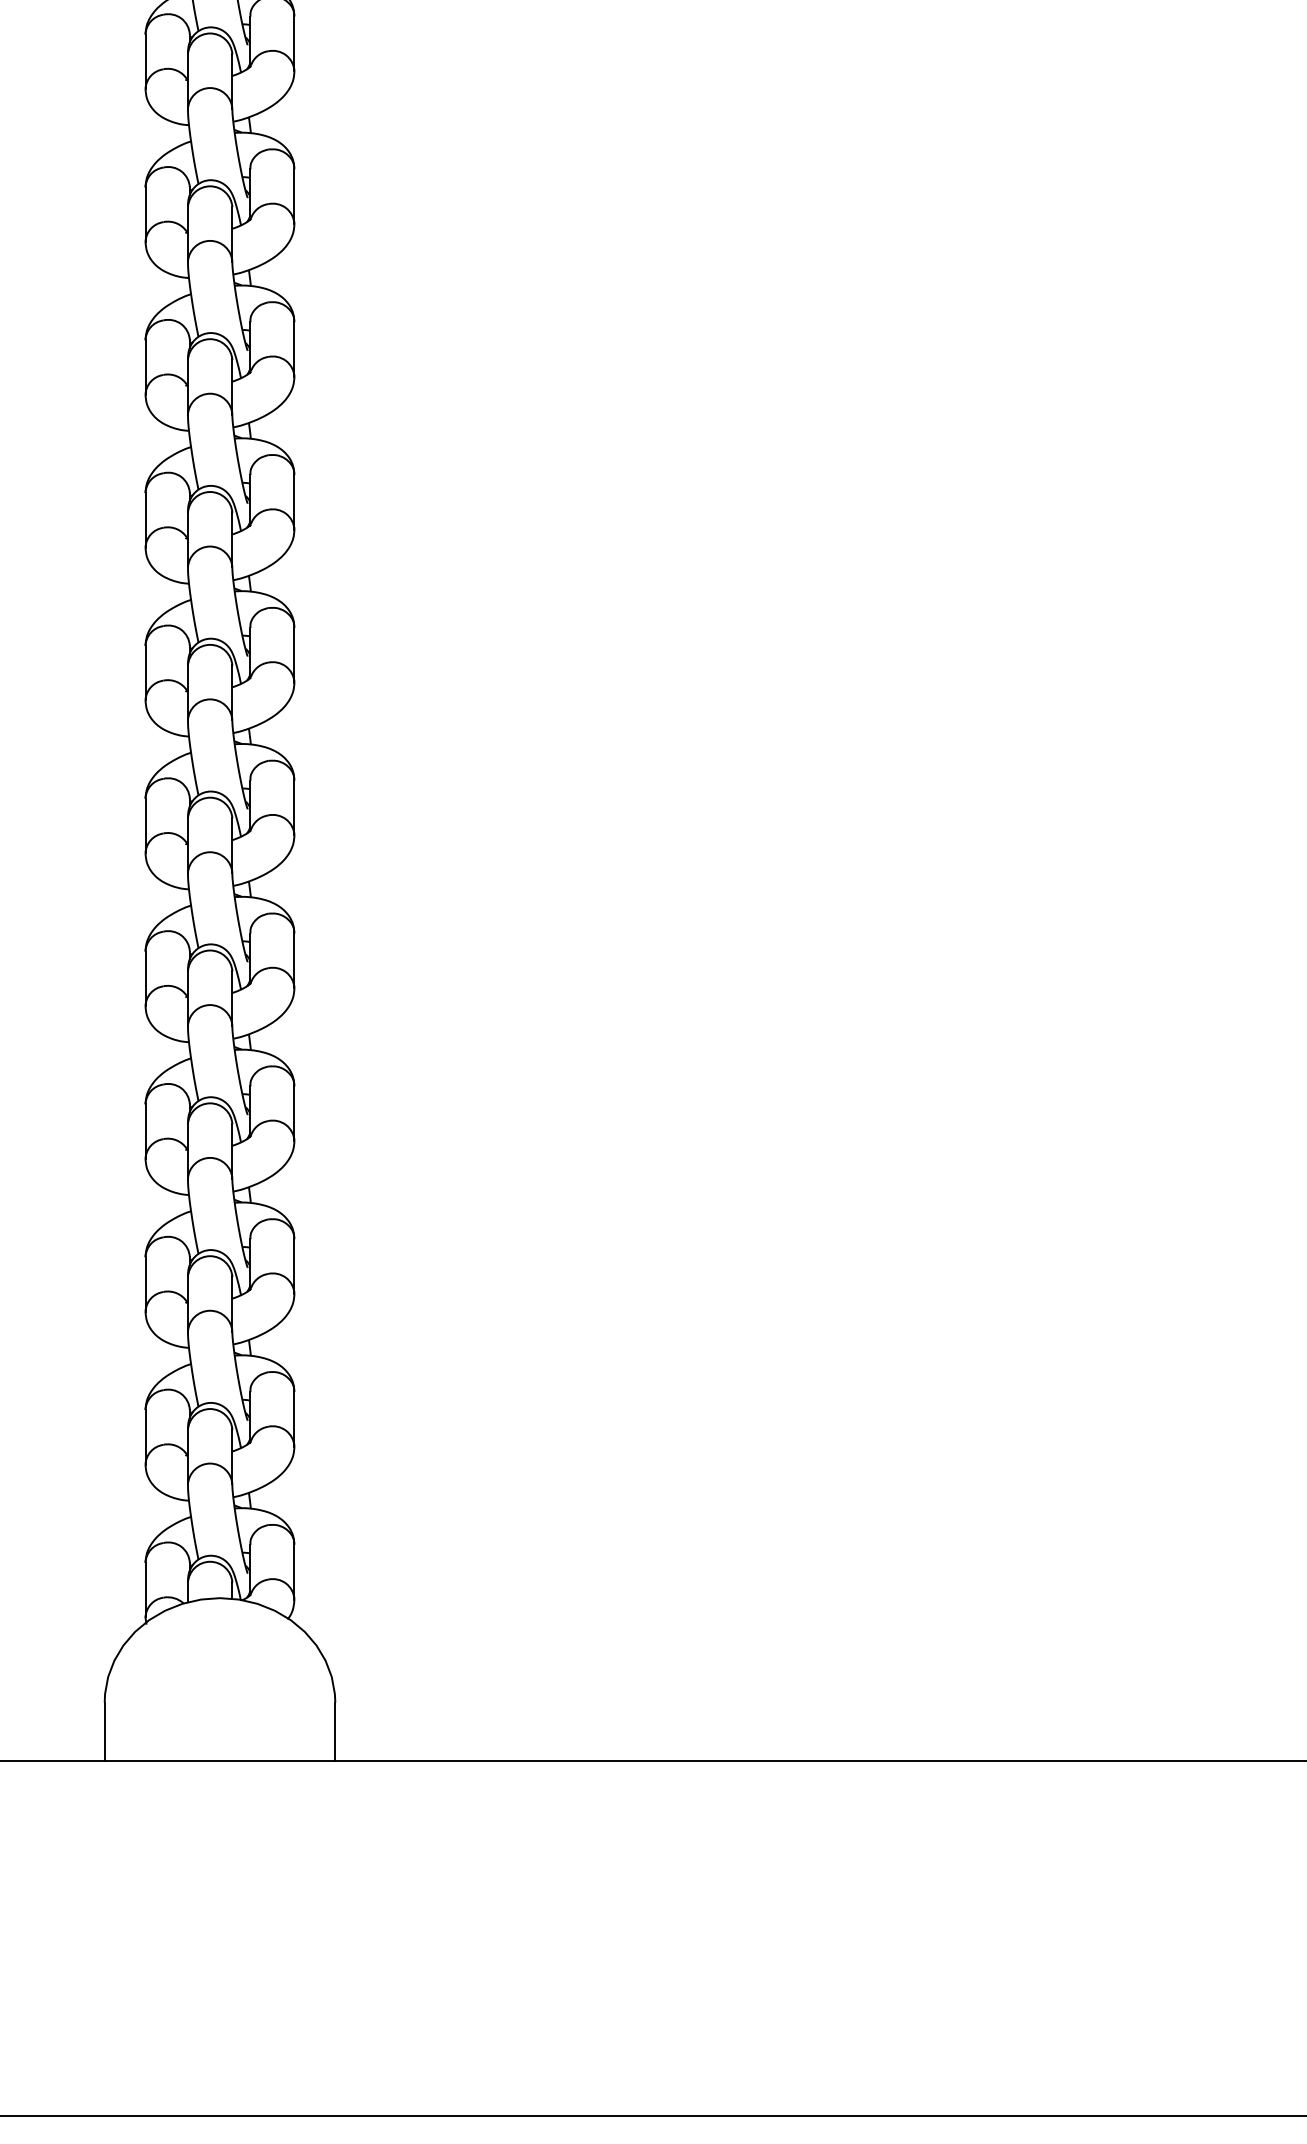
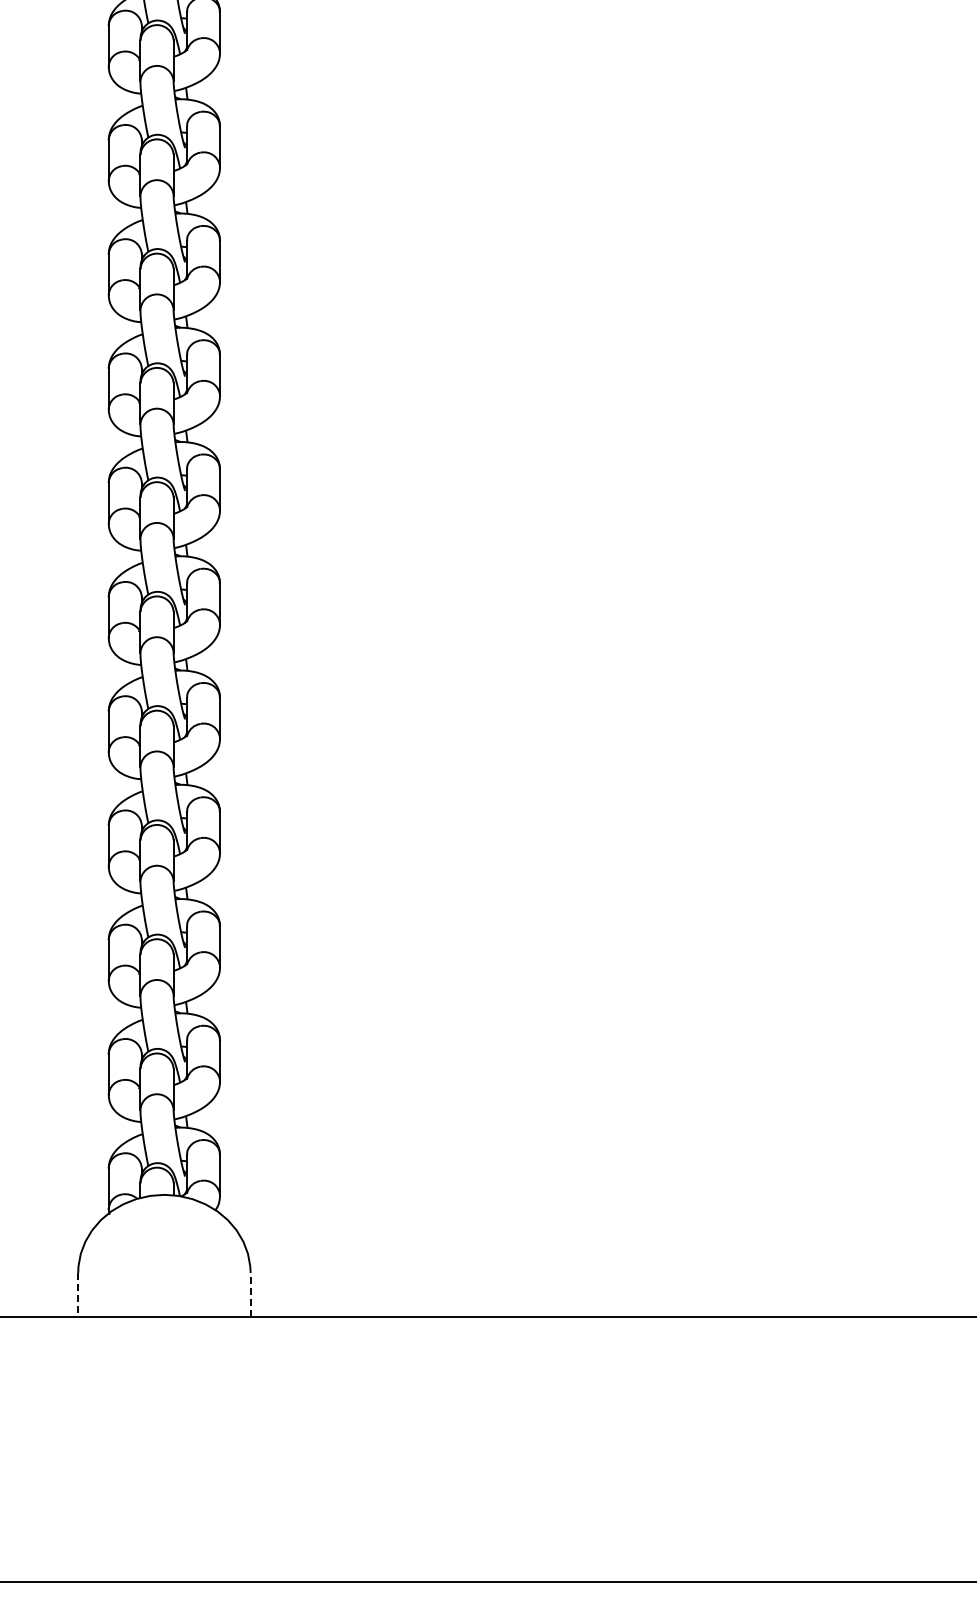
line: (105, 1731) -> (78, 1294), solid -> dashed
line: (335, 1731) -> (250, 1294), solid -> dashed

